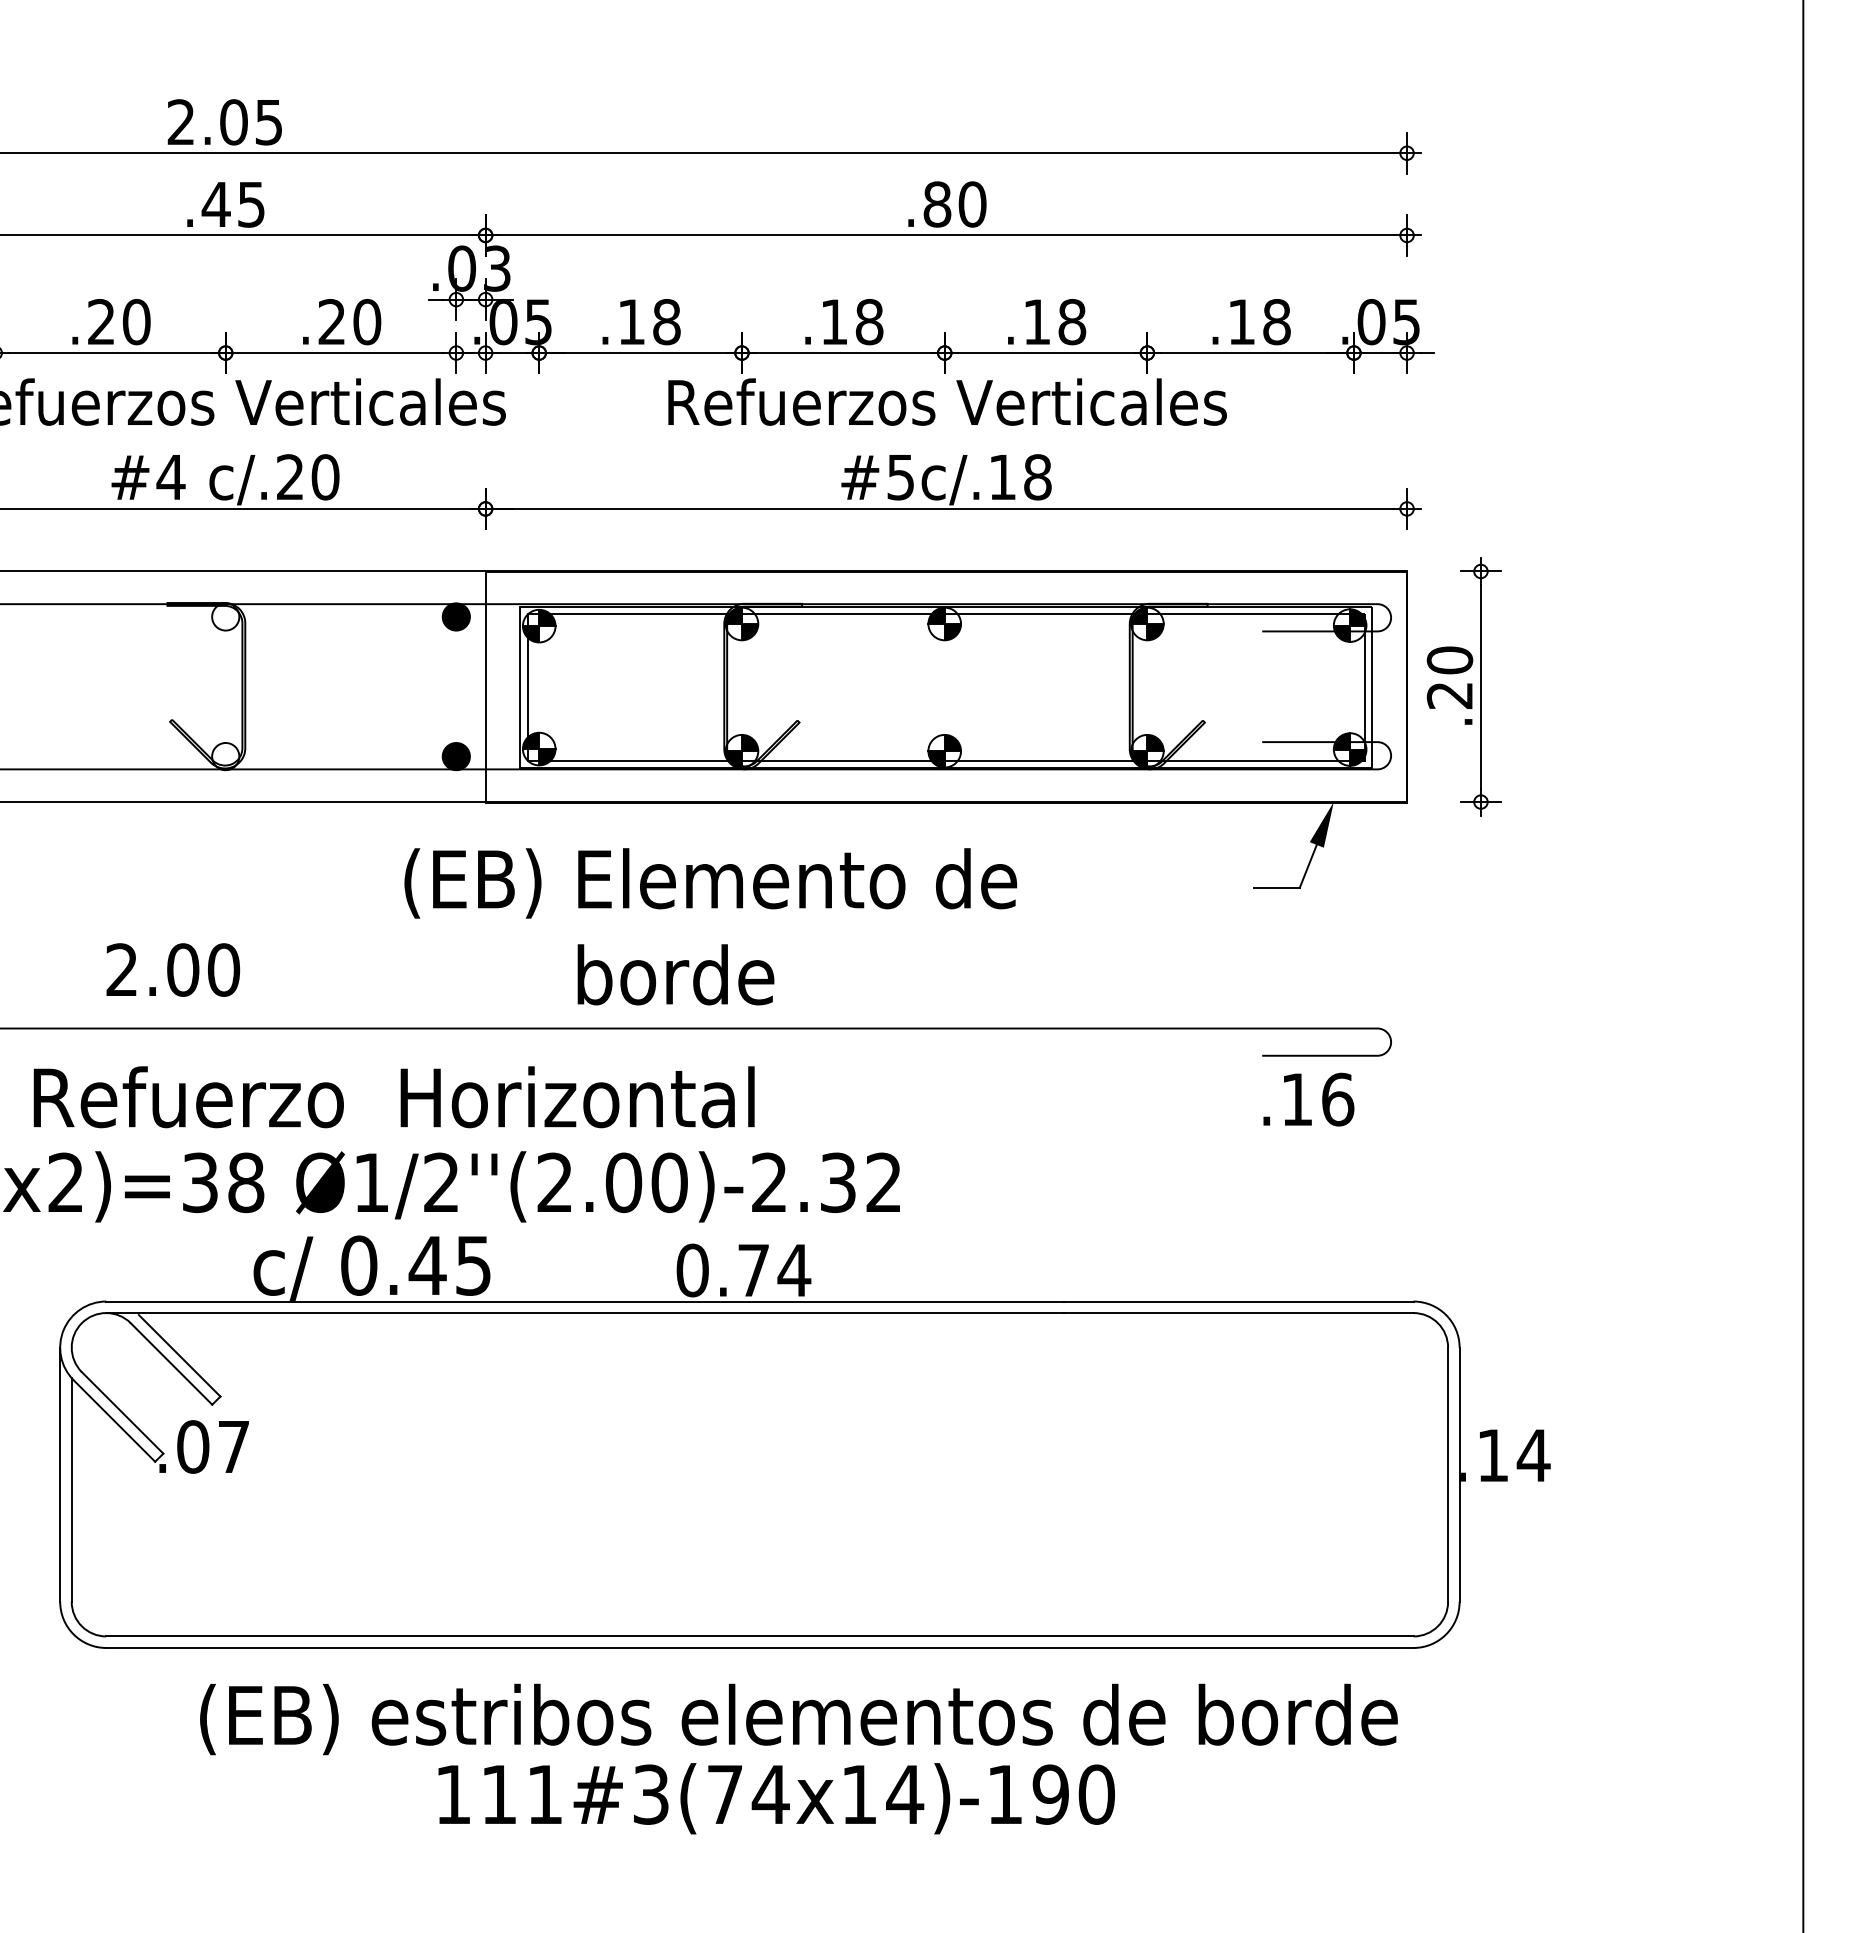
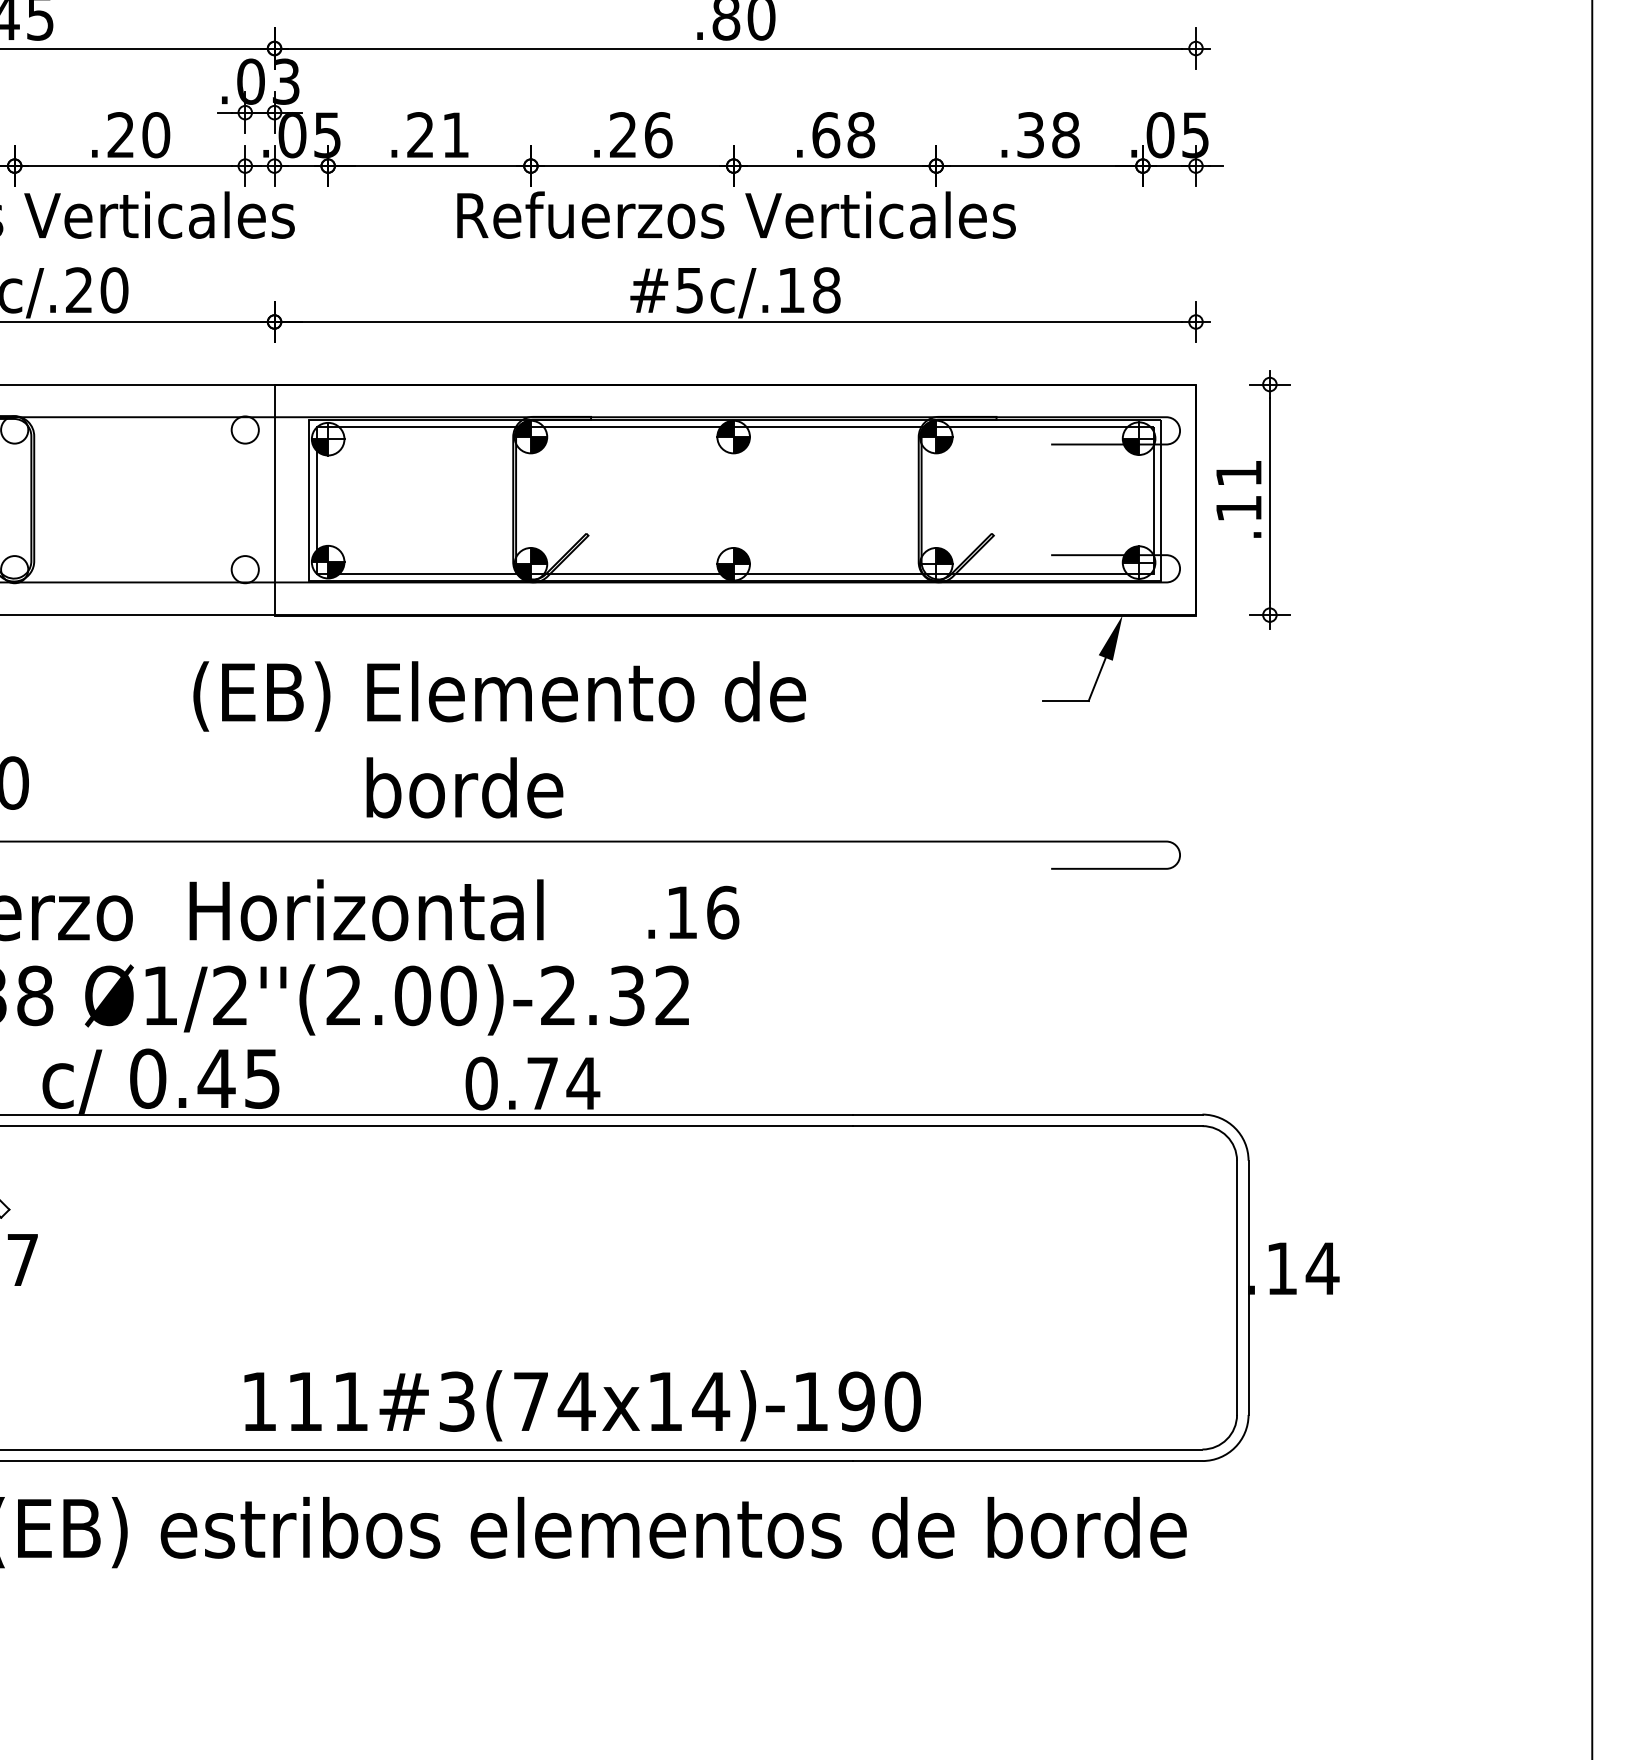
text: (649, 322) -> (438, 135), .18 -> .21
text: (852, 322) -> (641, 135), .18 -> .26
text: (1037, 322) -> (826, 135), .18 -> .68
text: (1241, 322) -> (1030, 135), .18 -> .38
fill: (455, 616) -> (244, 429), removed
fill: (547, 617) -> (336, 430), removed
fill: (1358, 617) -> (1147, 430), removed
text: (1449, 677) -> (1238, 490), .20 -> .11
fill: (455, 756) -> (244, 569), removed
fill: (1358, 757) -> (1147, 570), removed
fill: (1139, 759) -> (928, 572), removed
text: (1308, 1099) -> (693, 912), moved
text: (776, 1798) -> (582, 1405), moved

